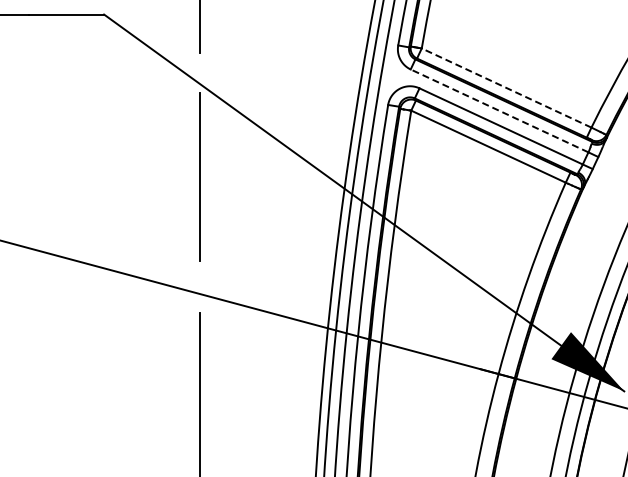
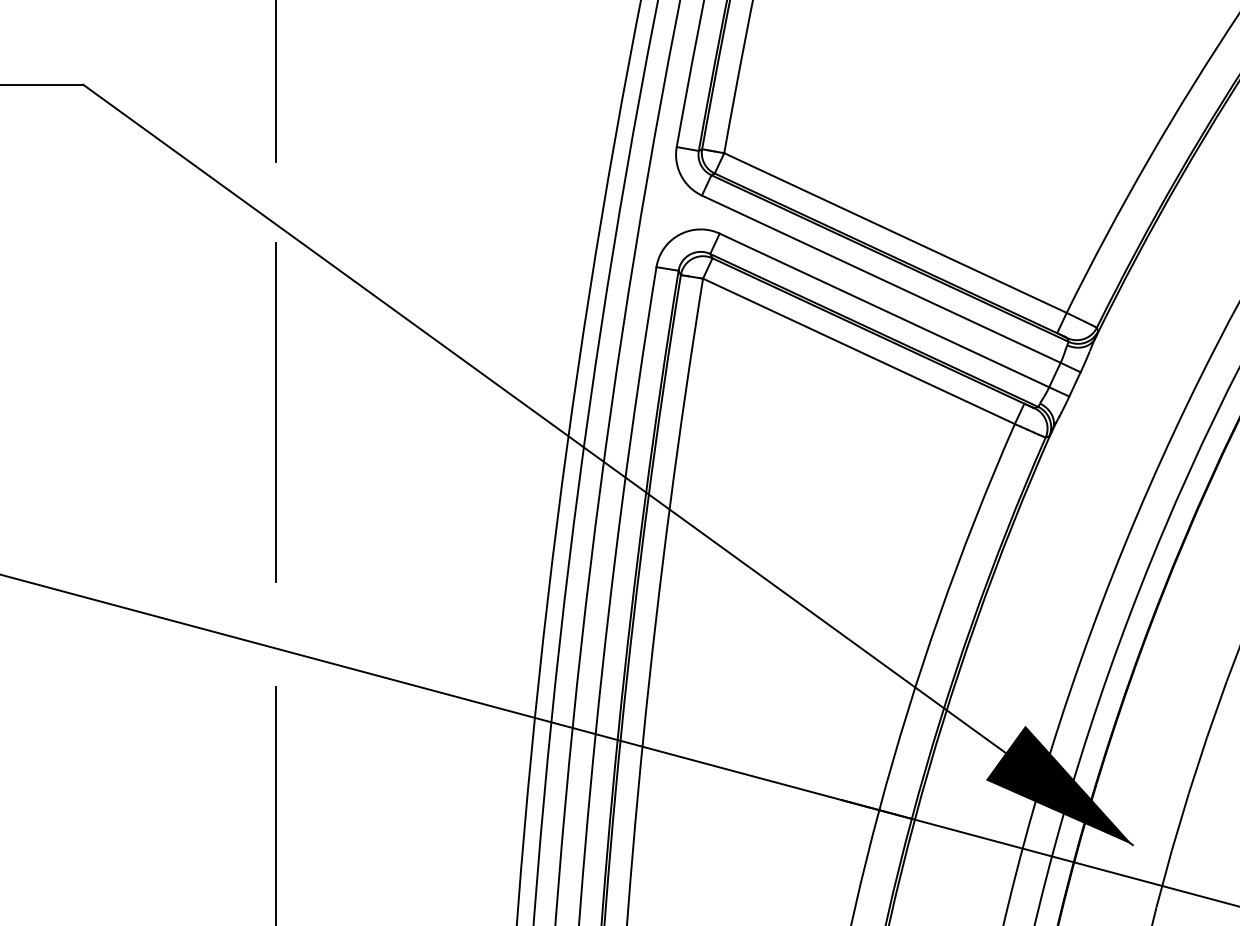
line: (506, 88) -> (895, 233), dashed -> solid
line: (499, 110) -> (881, 278), dashed -> solid

